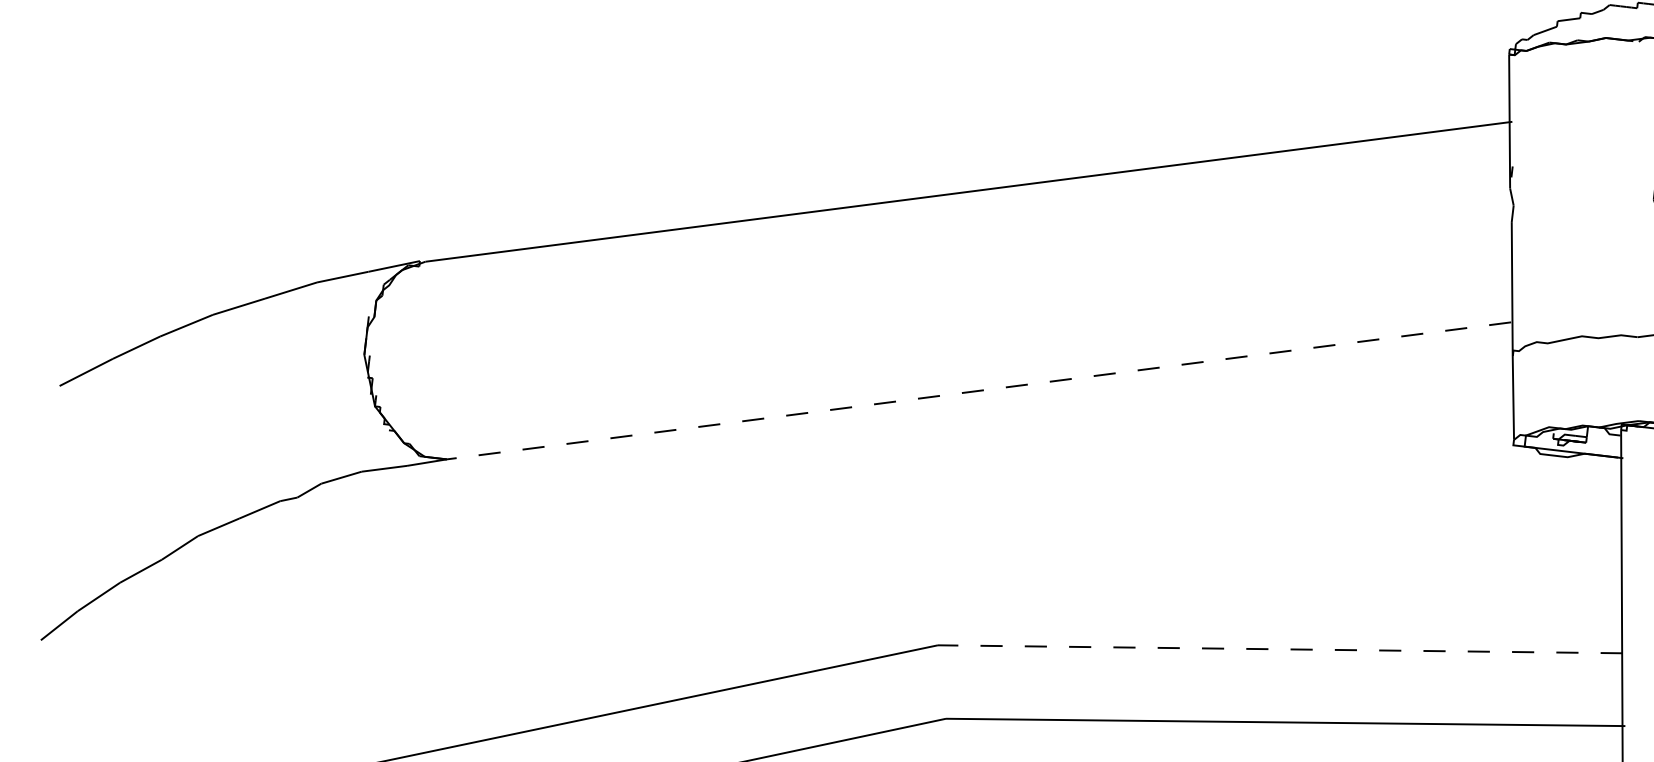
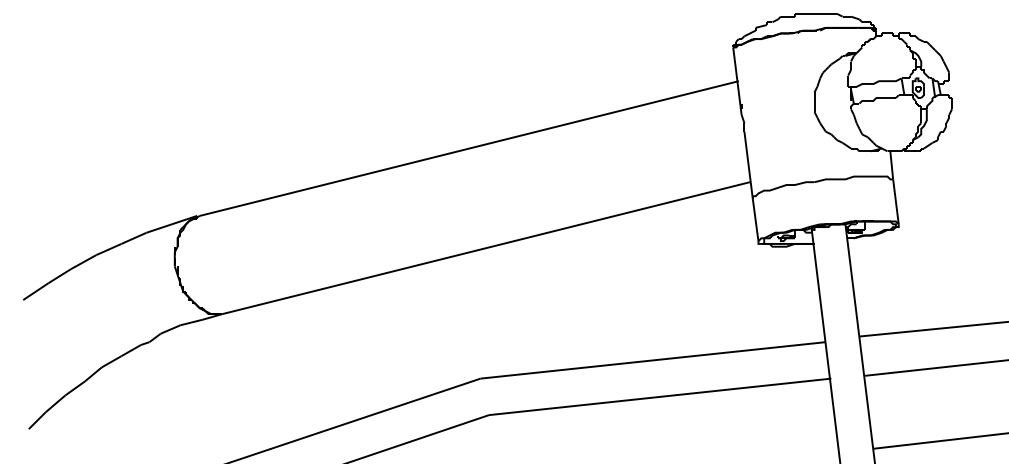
line: (979, 391) -> (486, 248), dashed -> solid
line: (1280, 649) -> (653, 360), dashed -> solid

